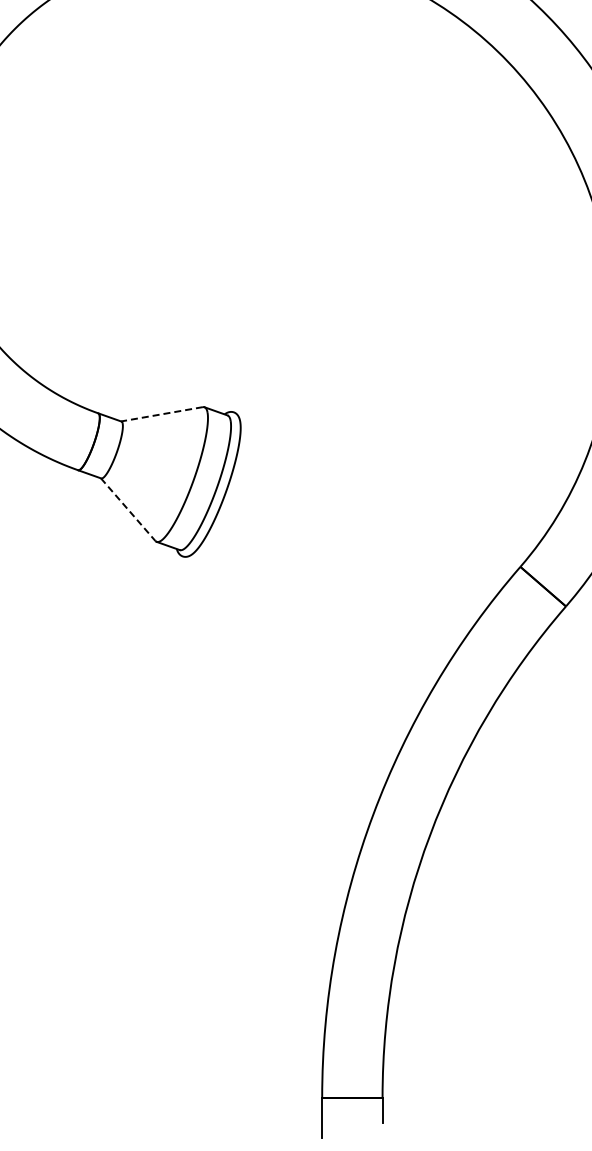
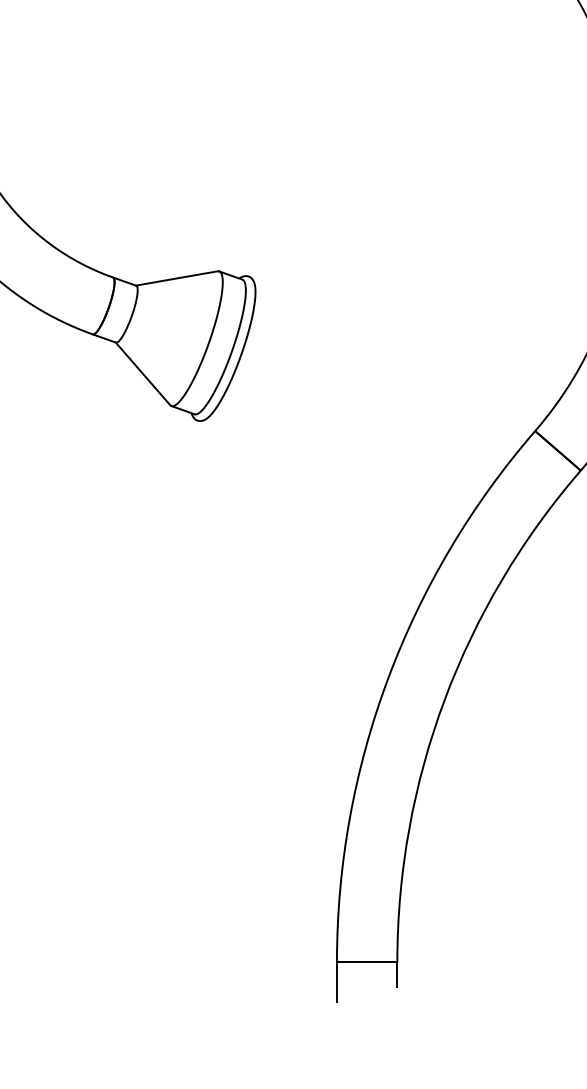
line: (161, 414) -> (176, 278), dashed -> solid
line: (128, 510) -> (143, 374), dashed -> solid

